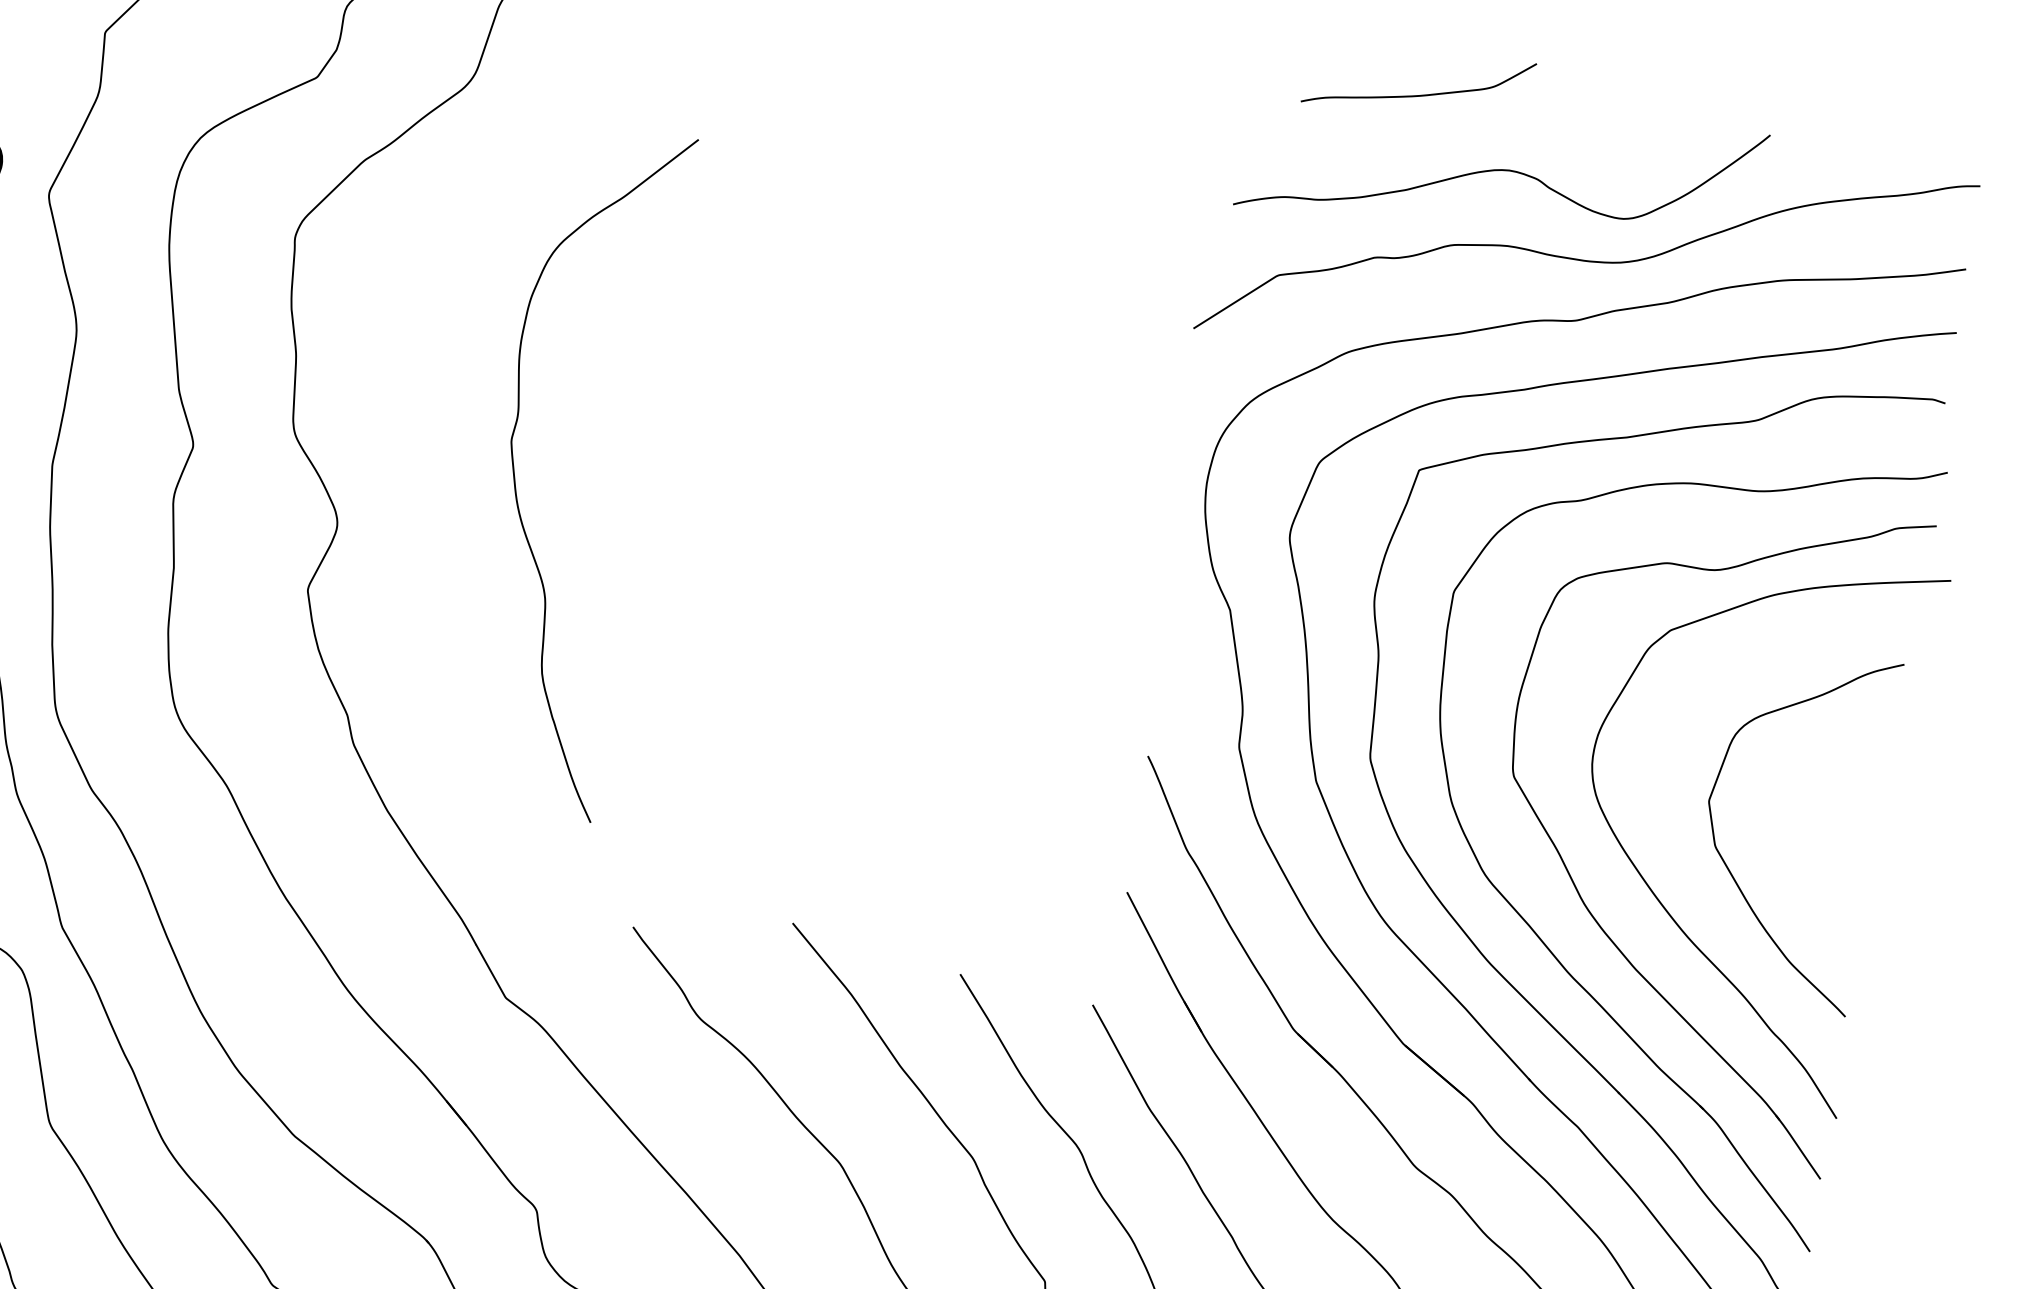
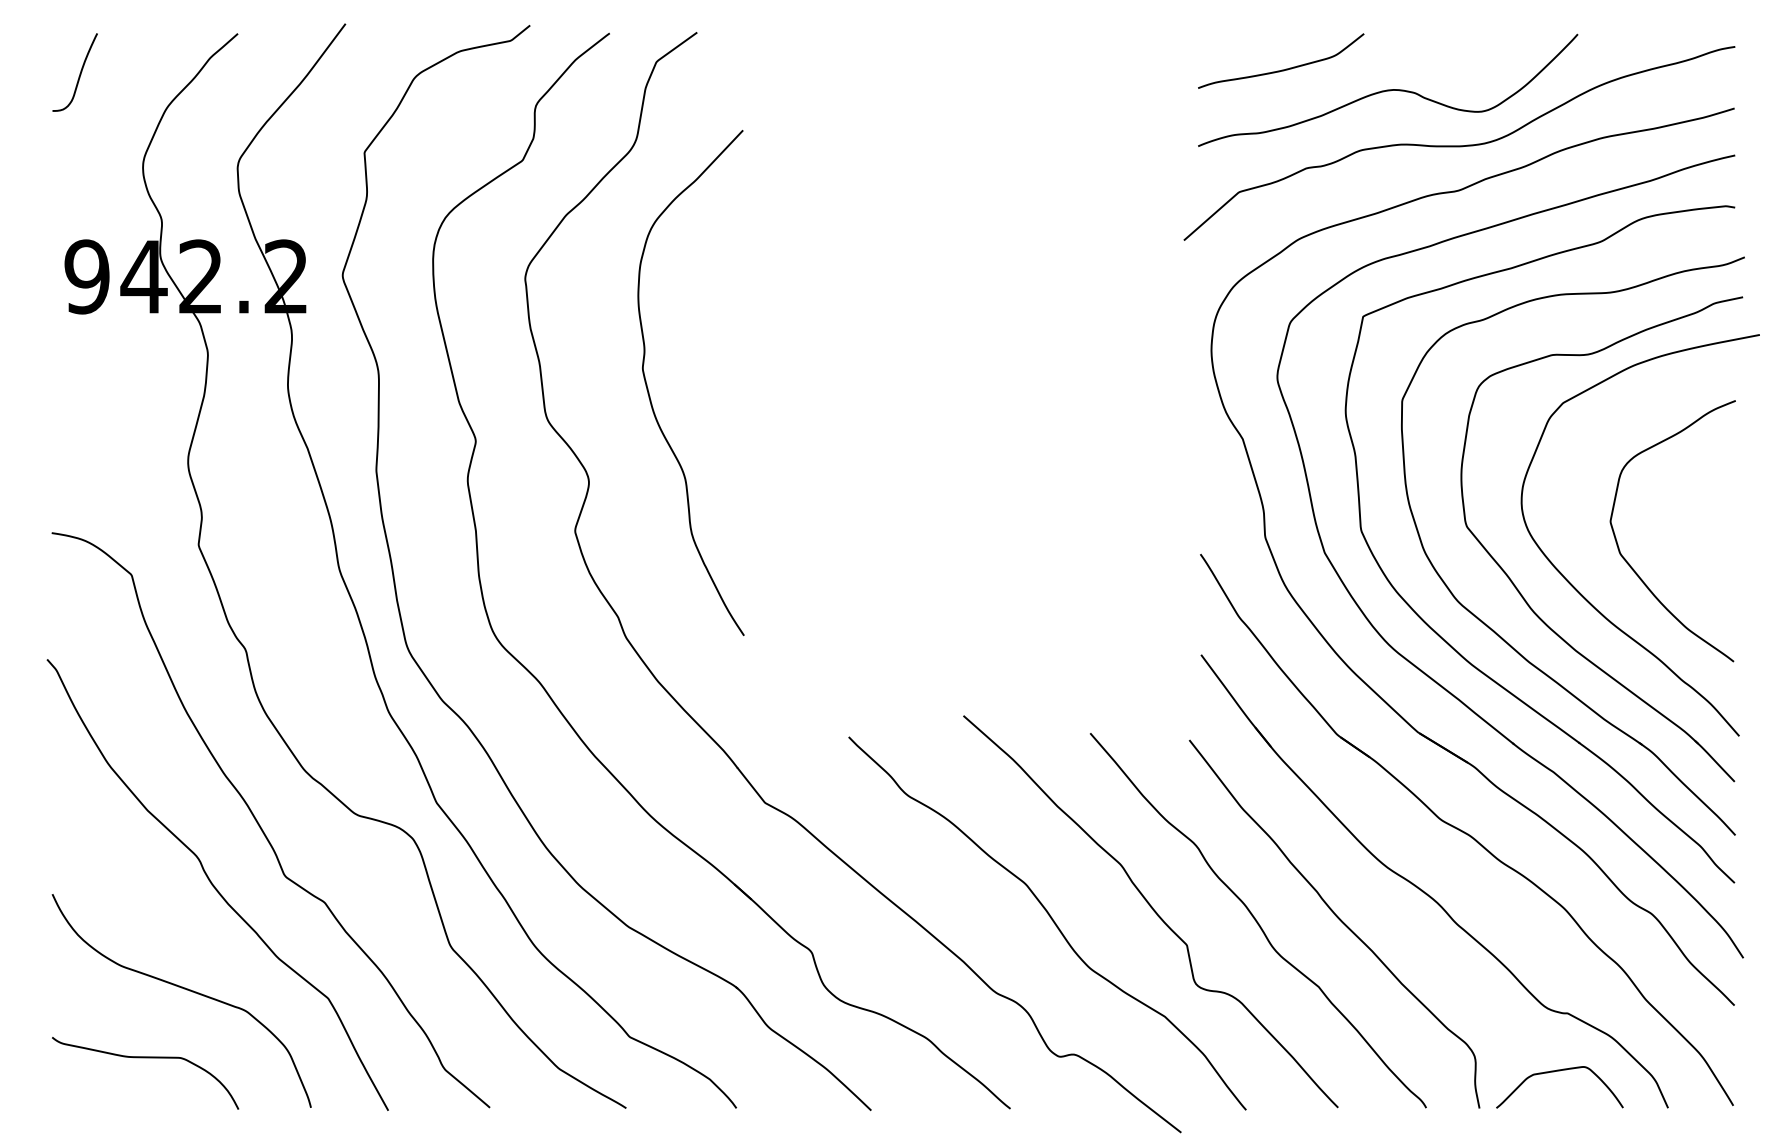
curve: (1417, 94) -> (1281, 69), moved
curve: (515, 473) -> (649, 392), moved

